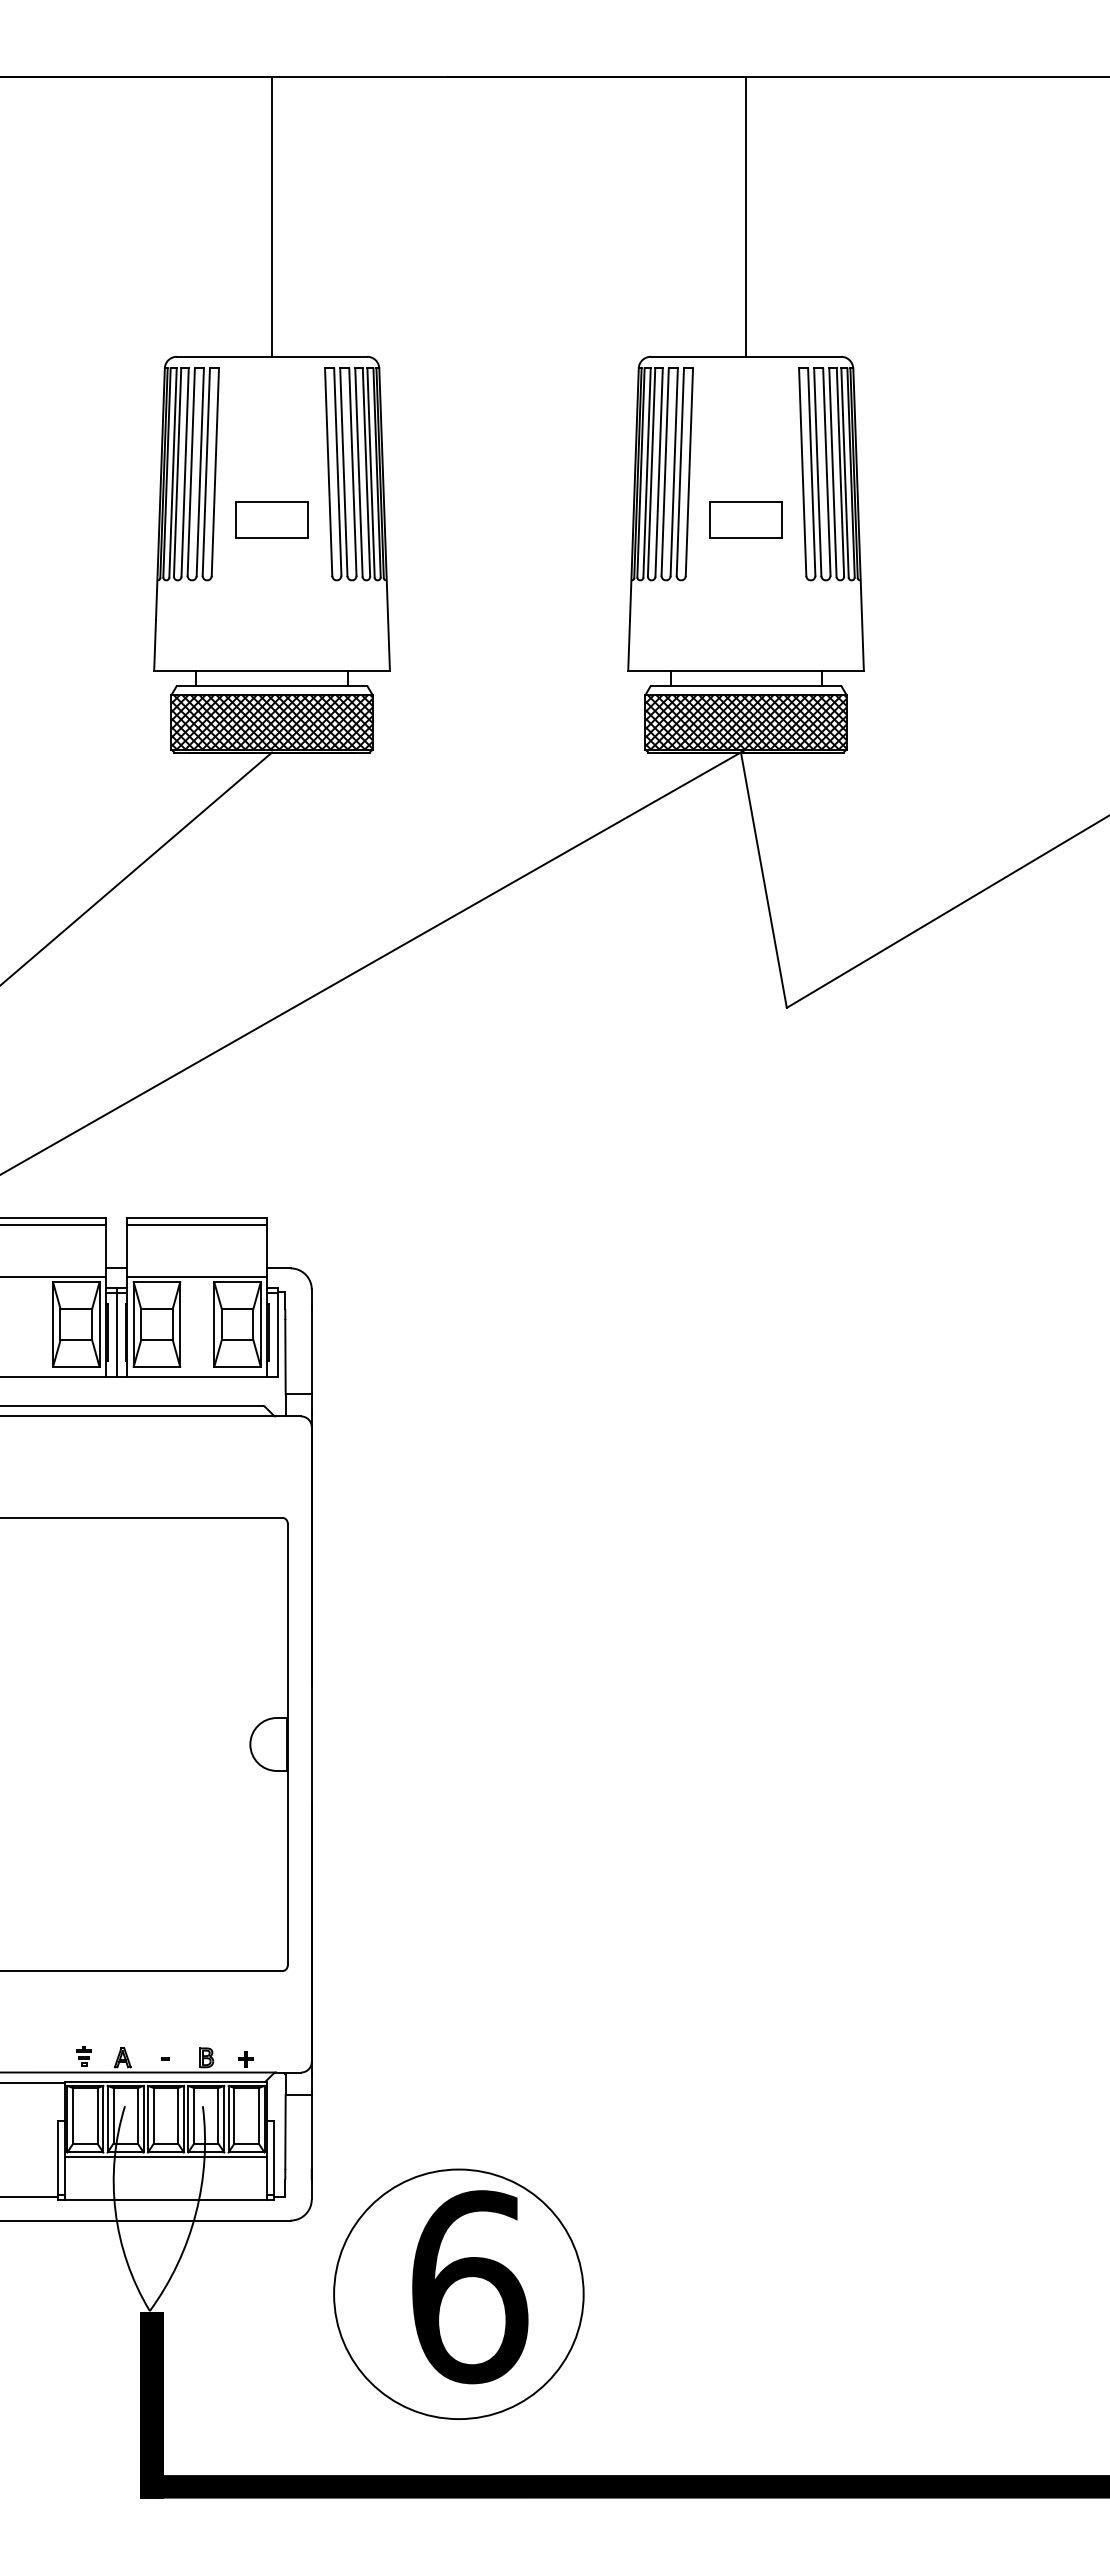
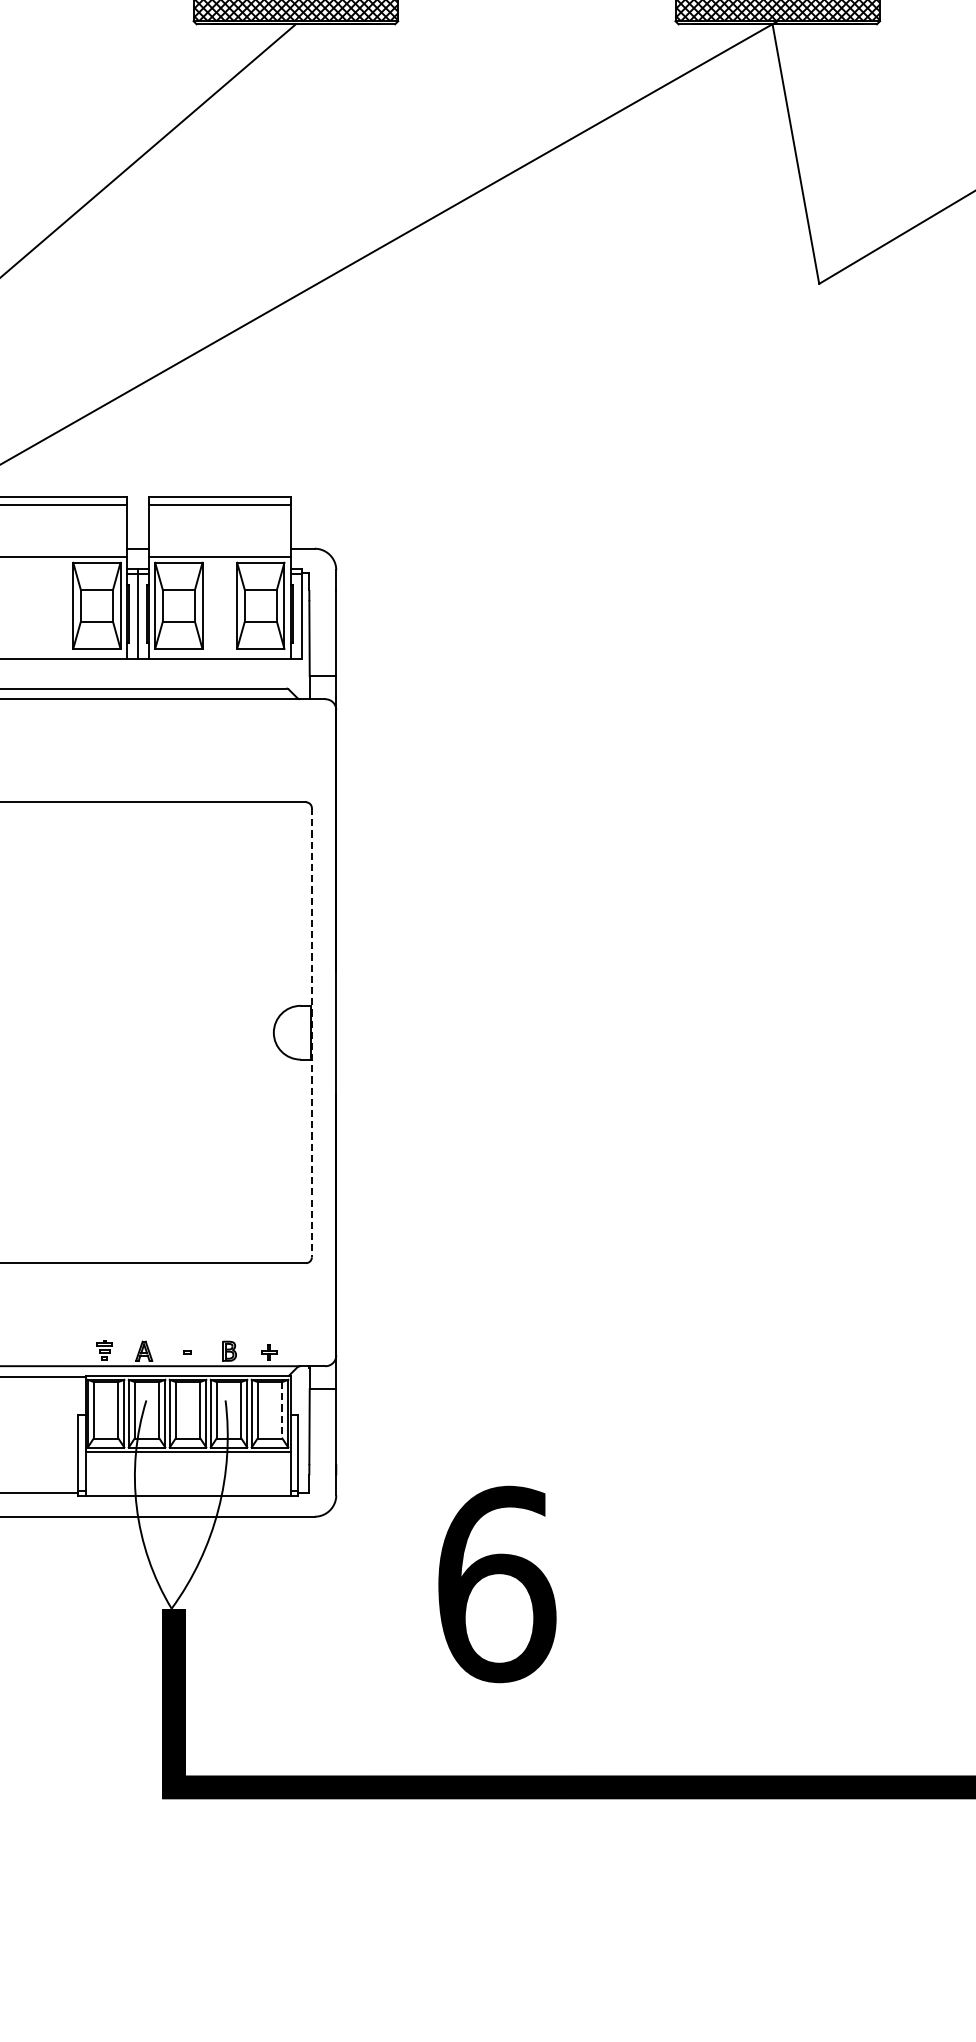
line: (287, 1744) -> (311, 1032), solid -> dashed
line: (258, 2115) -> (282, 1409), solid -> dashed
circle: (458, 2293) -> (485, 1590), removed

